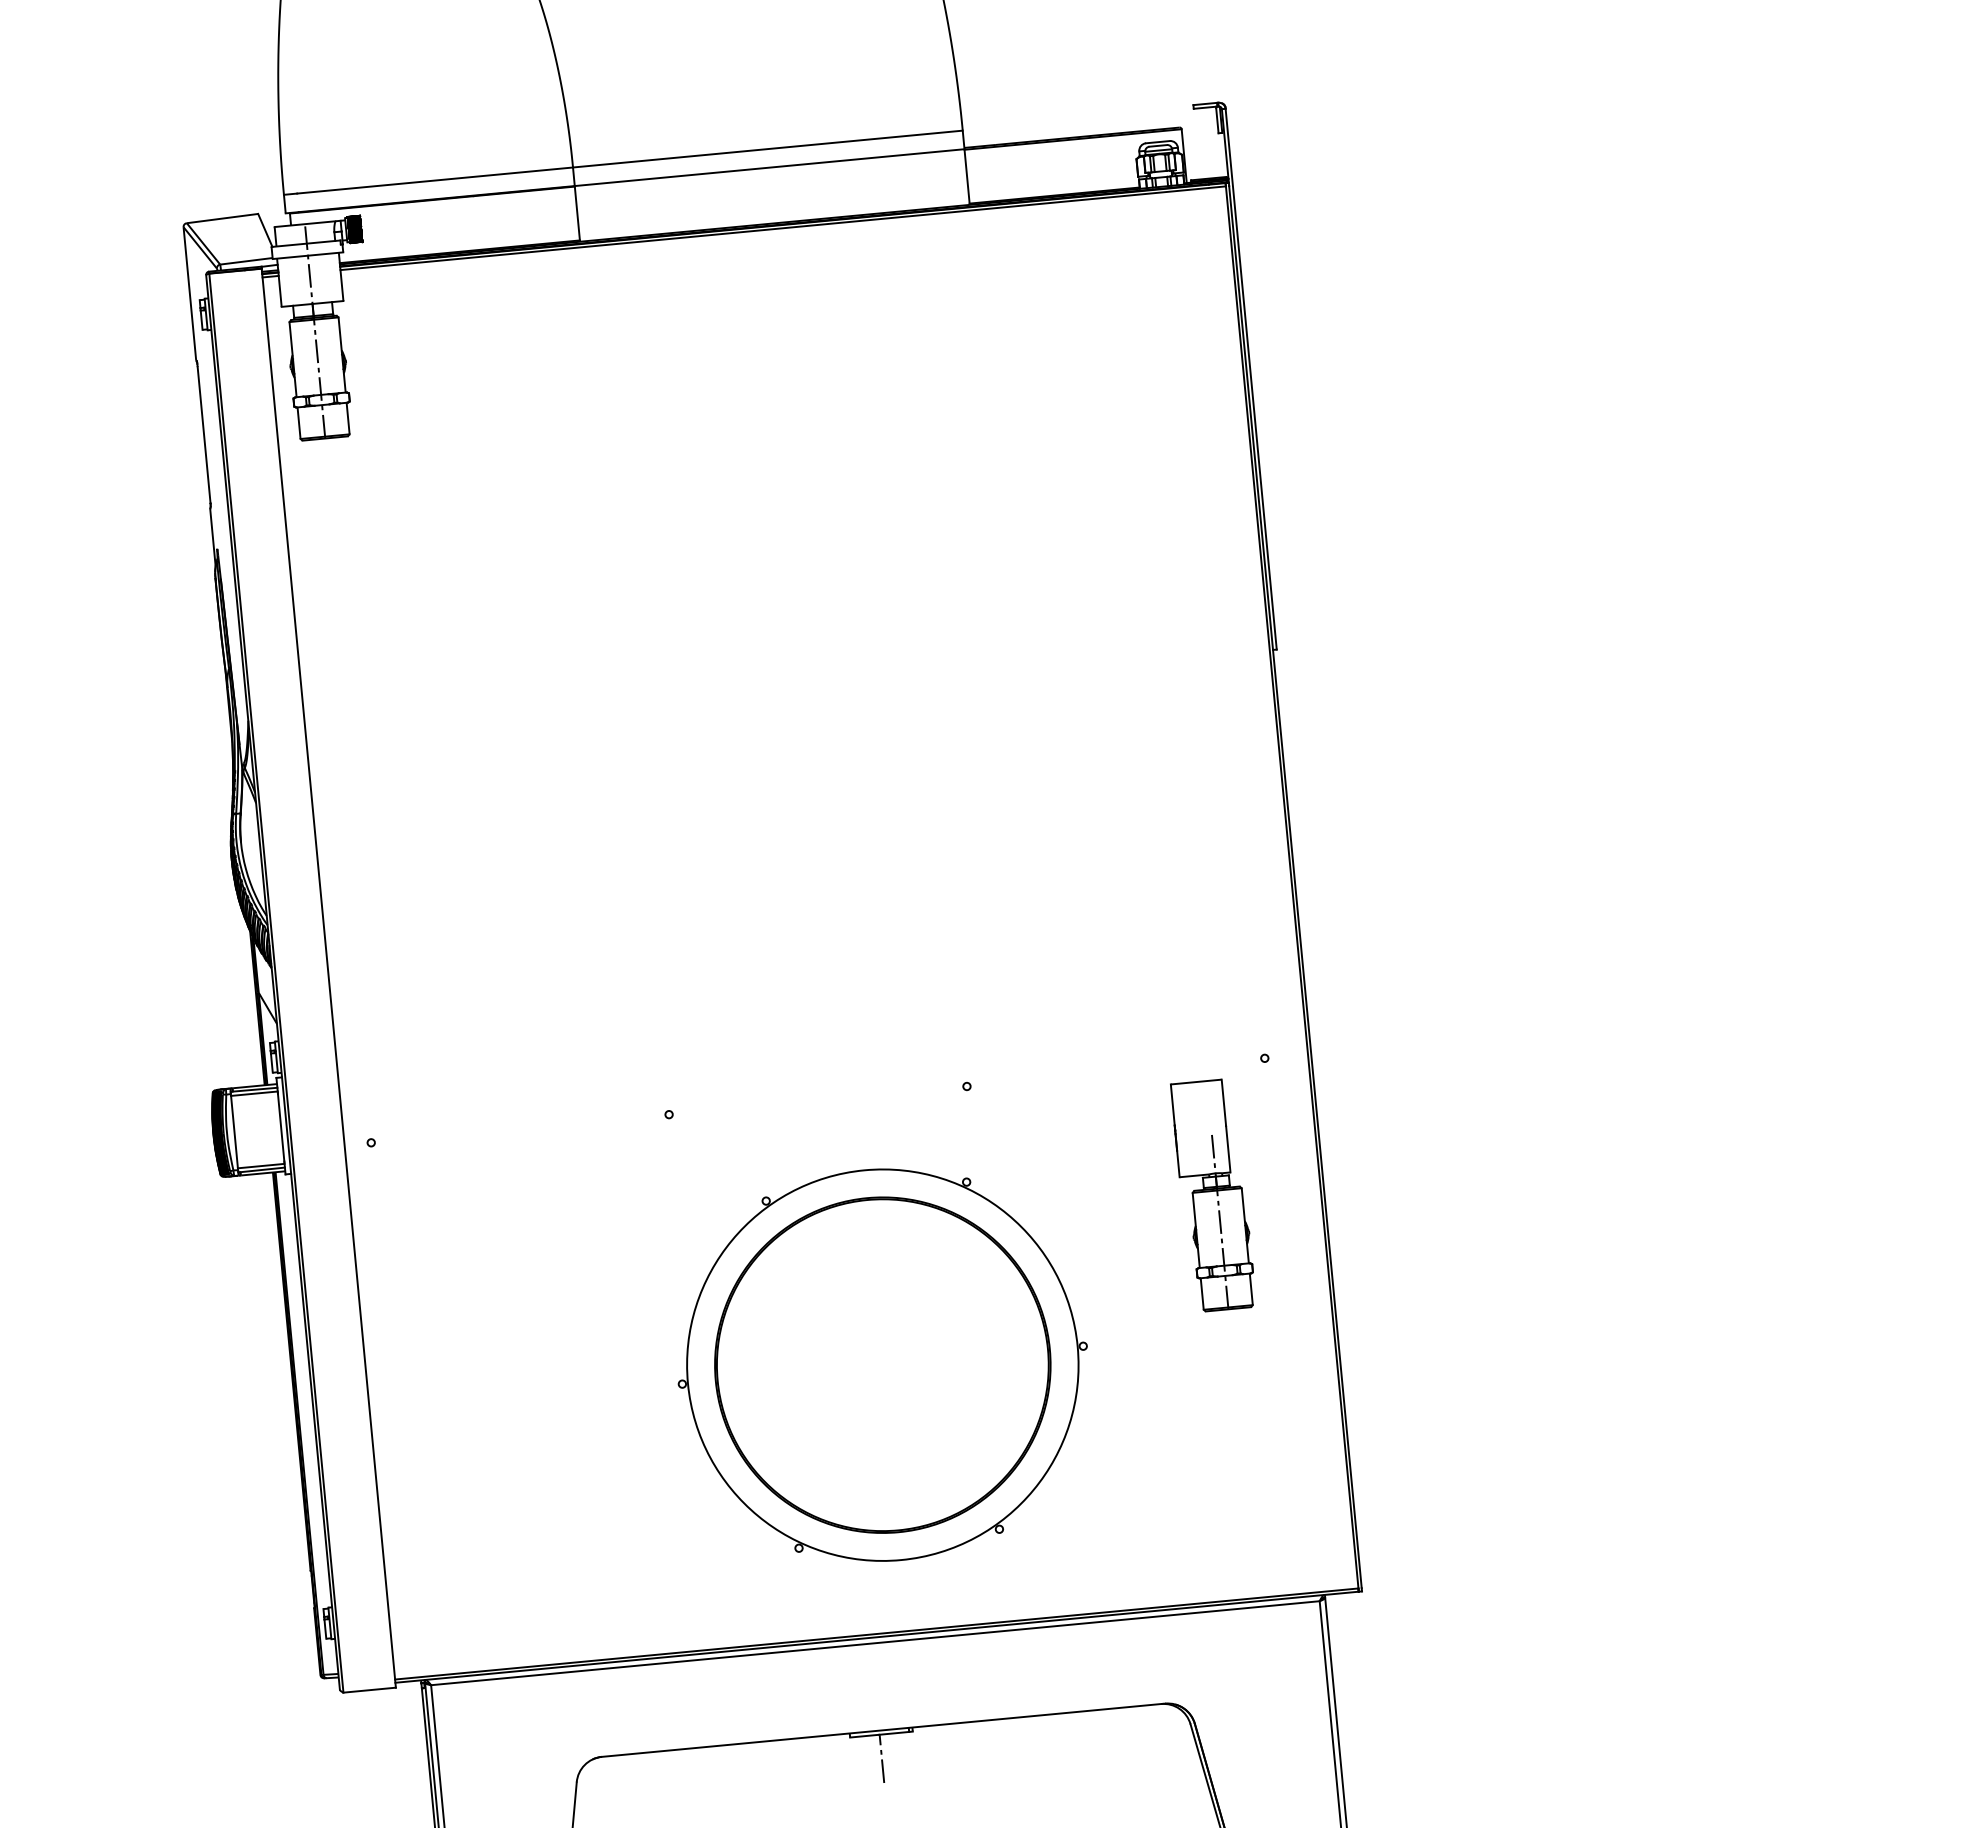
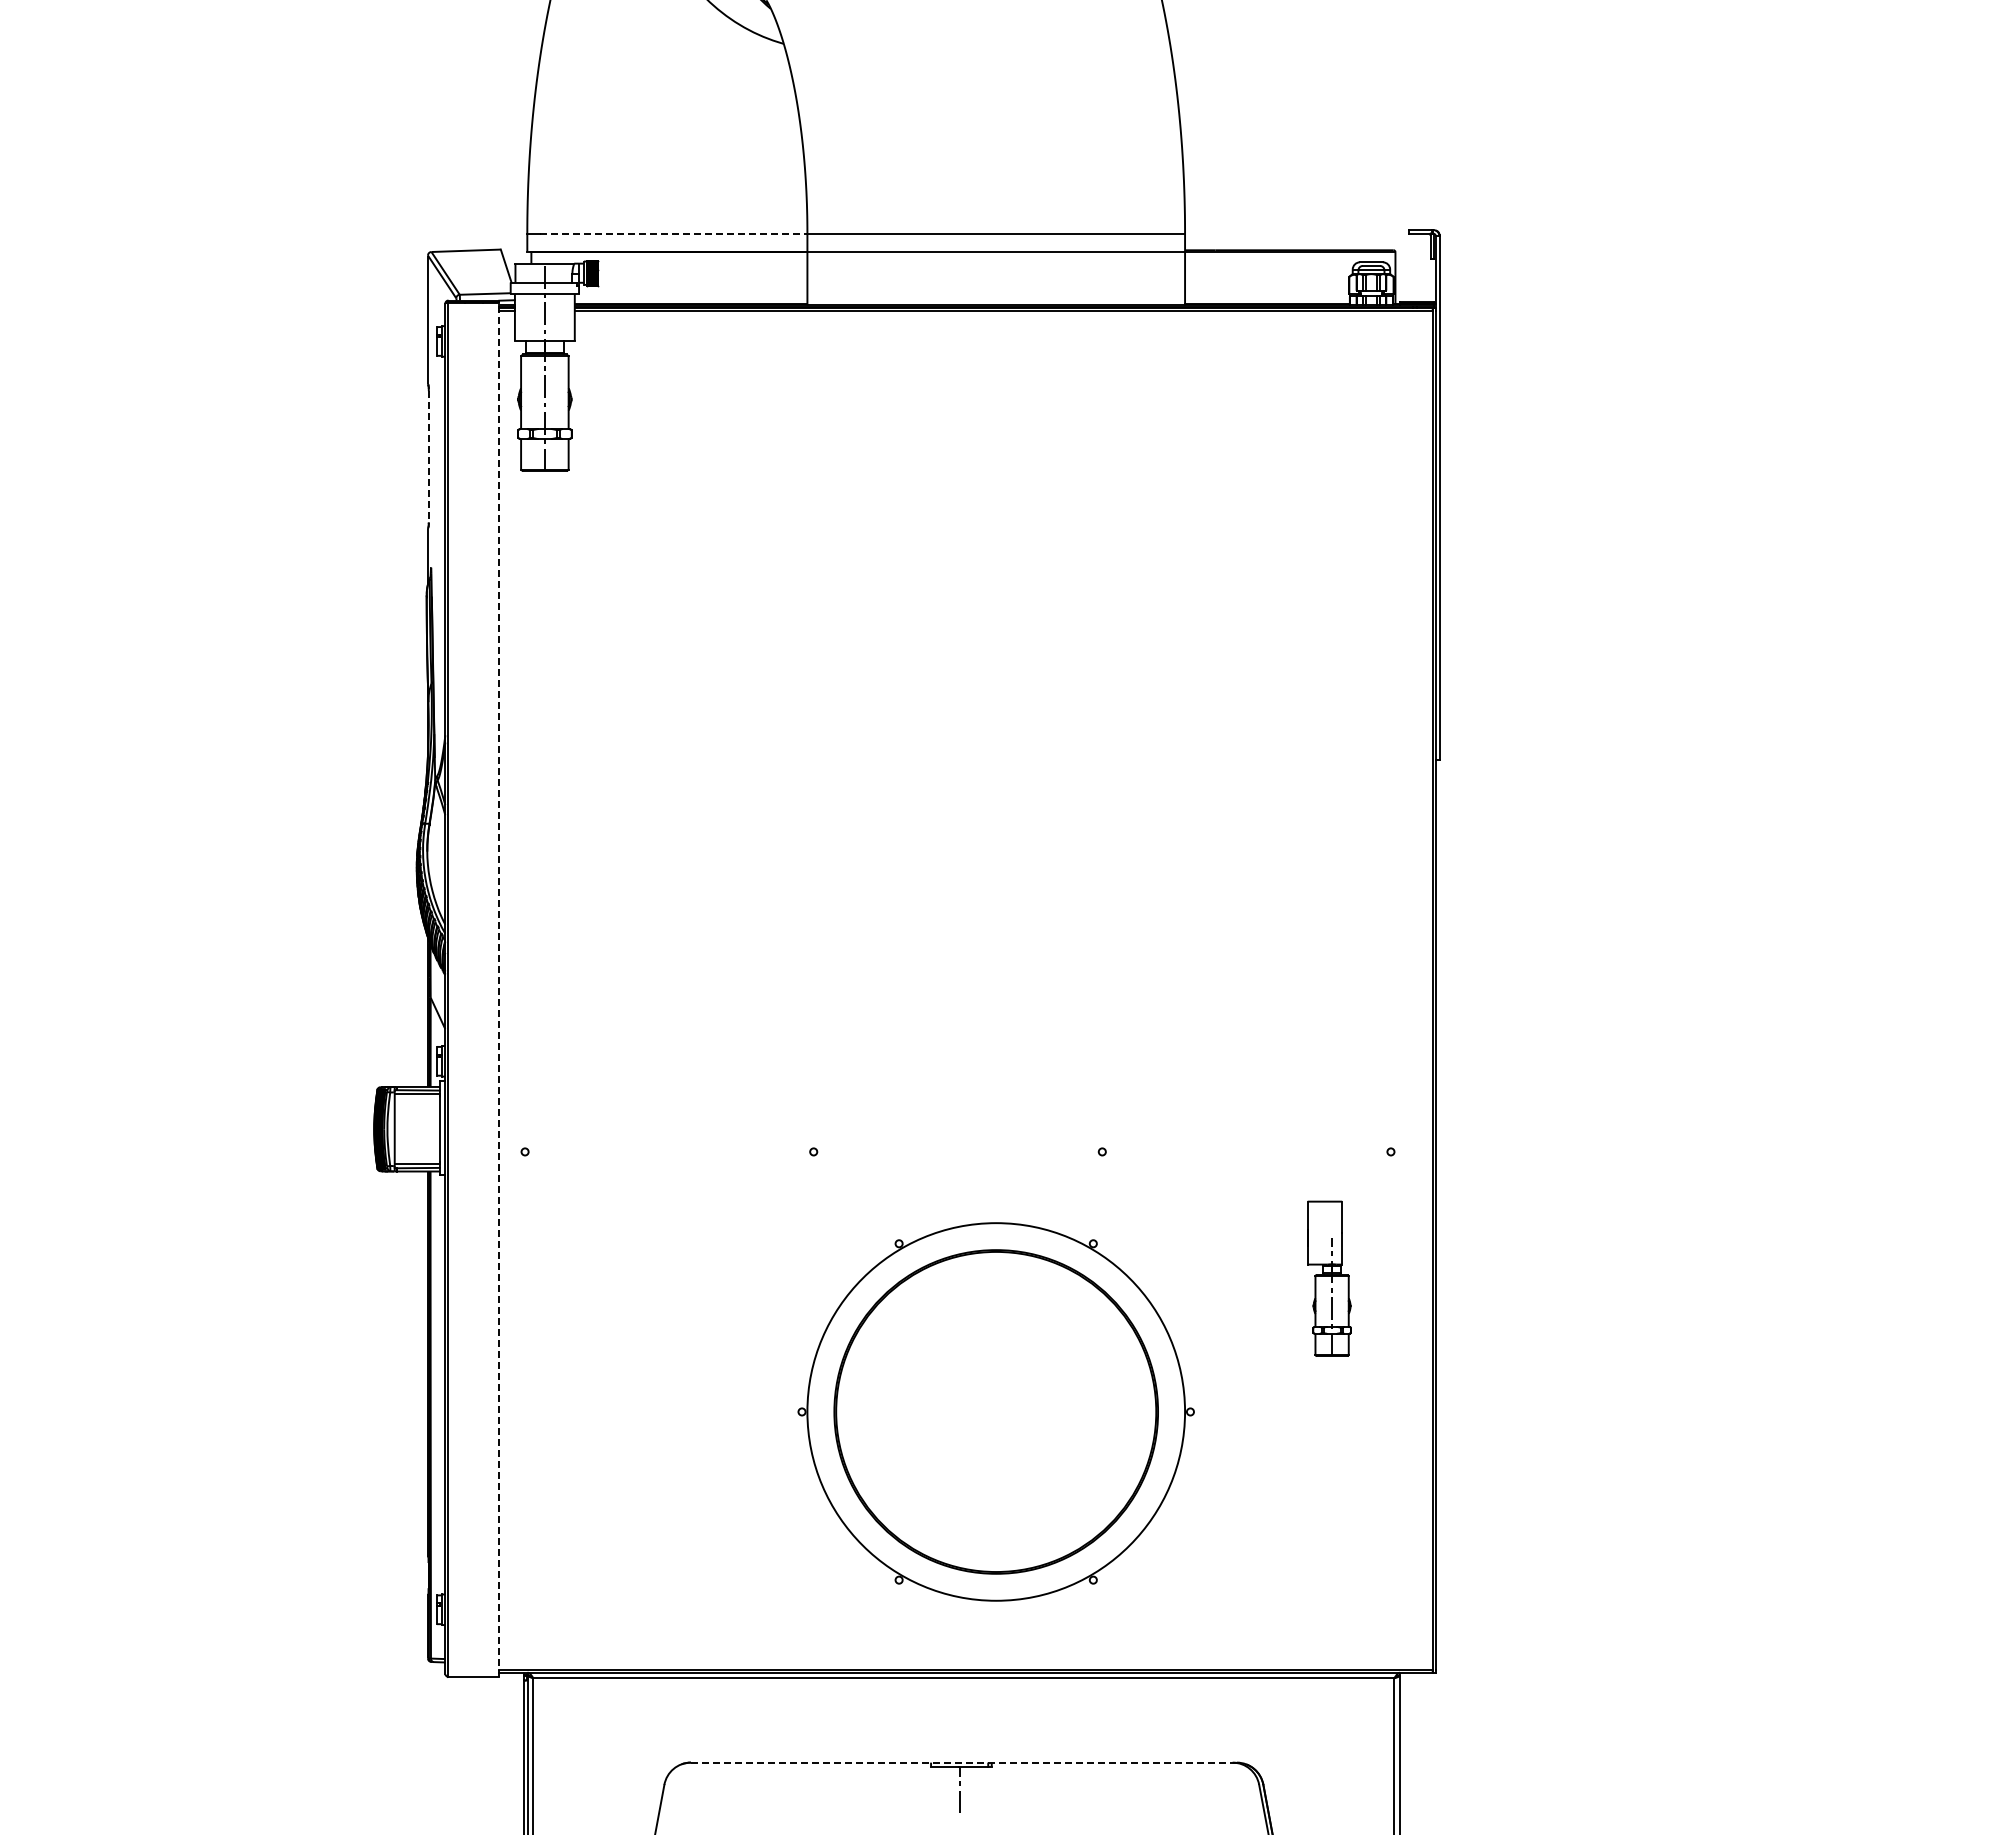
line: (434, 180) -> (673, 233), solid -> dashed
line: (203, 434) -> (428, 456), solid -> dashed
line: (328, 977) -> (499, 989), solid -> dashed
part: (1213, 1194) -> (1329, 1278), size x0.7
line: (883, 1730) -> (963, 1762), solid -> dashed

